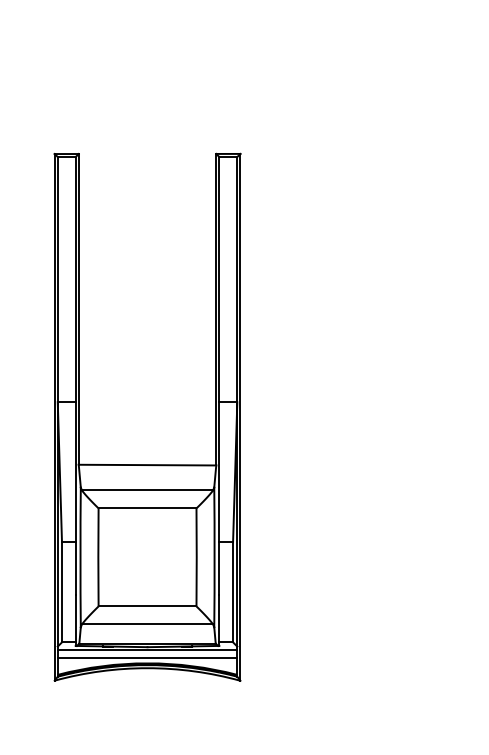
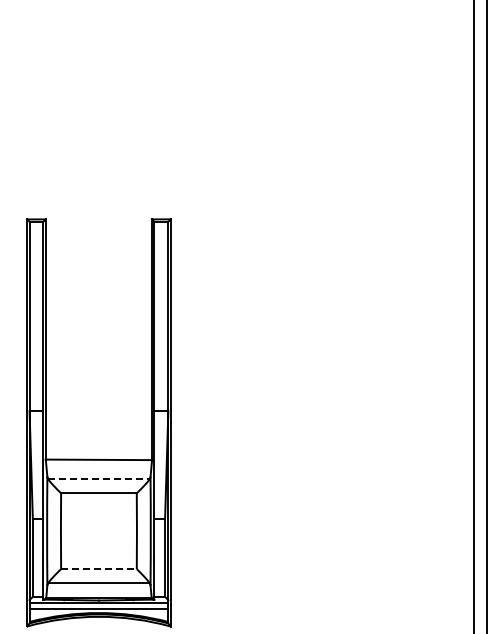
line: (146, 490) -> (98, 479), solid -> dashed
line: (146, 606) -> (98, 569), solid -> dashed

